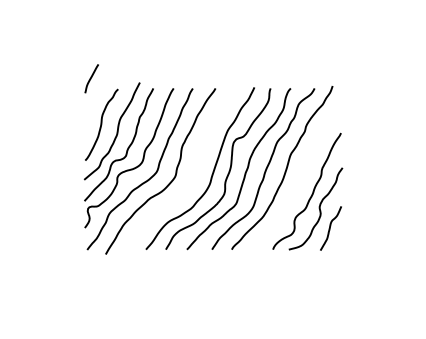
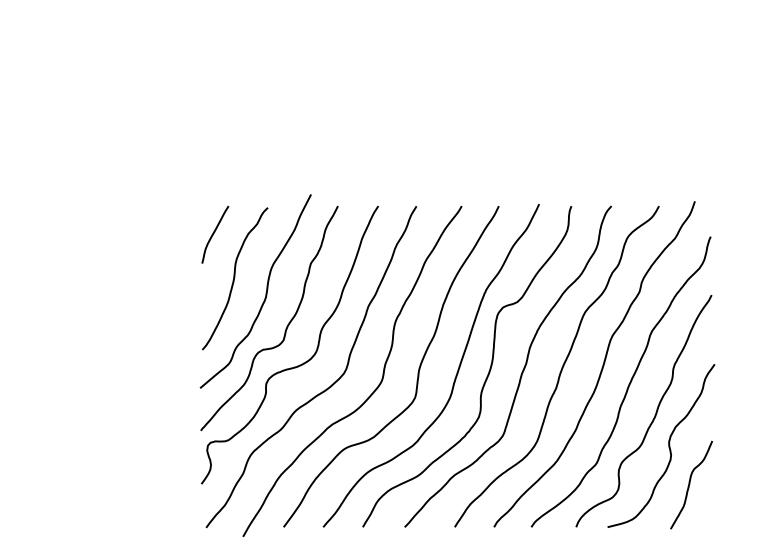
curve: (91, 78) -> (214, 234), moved
curve: (192, 173) -> (415, 375), added
curve: (298, 178) -> (626, 385), added

